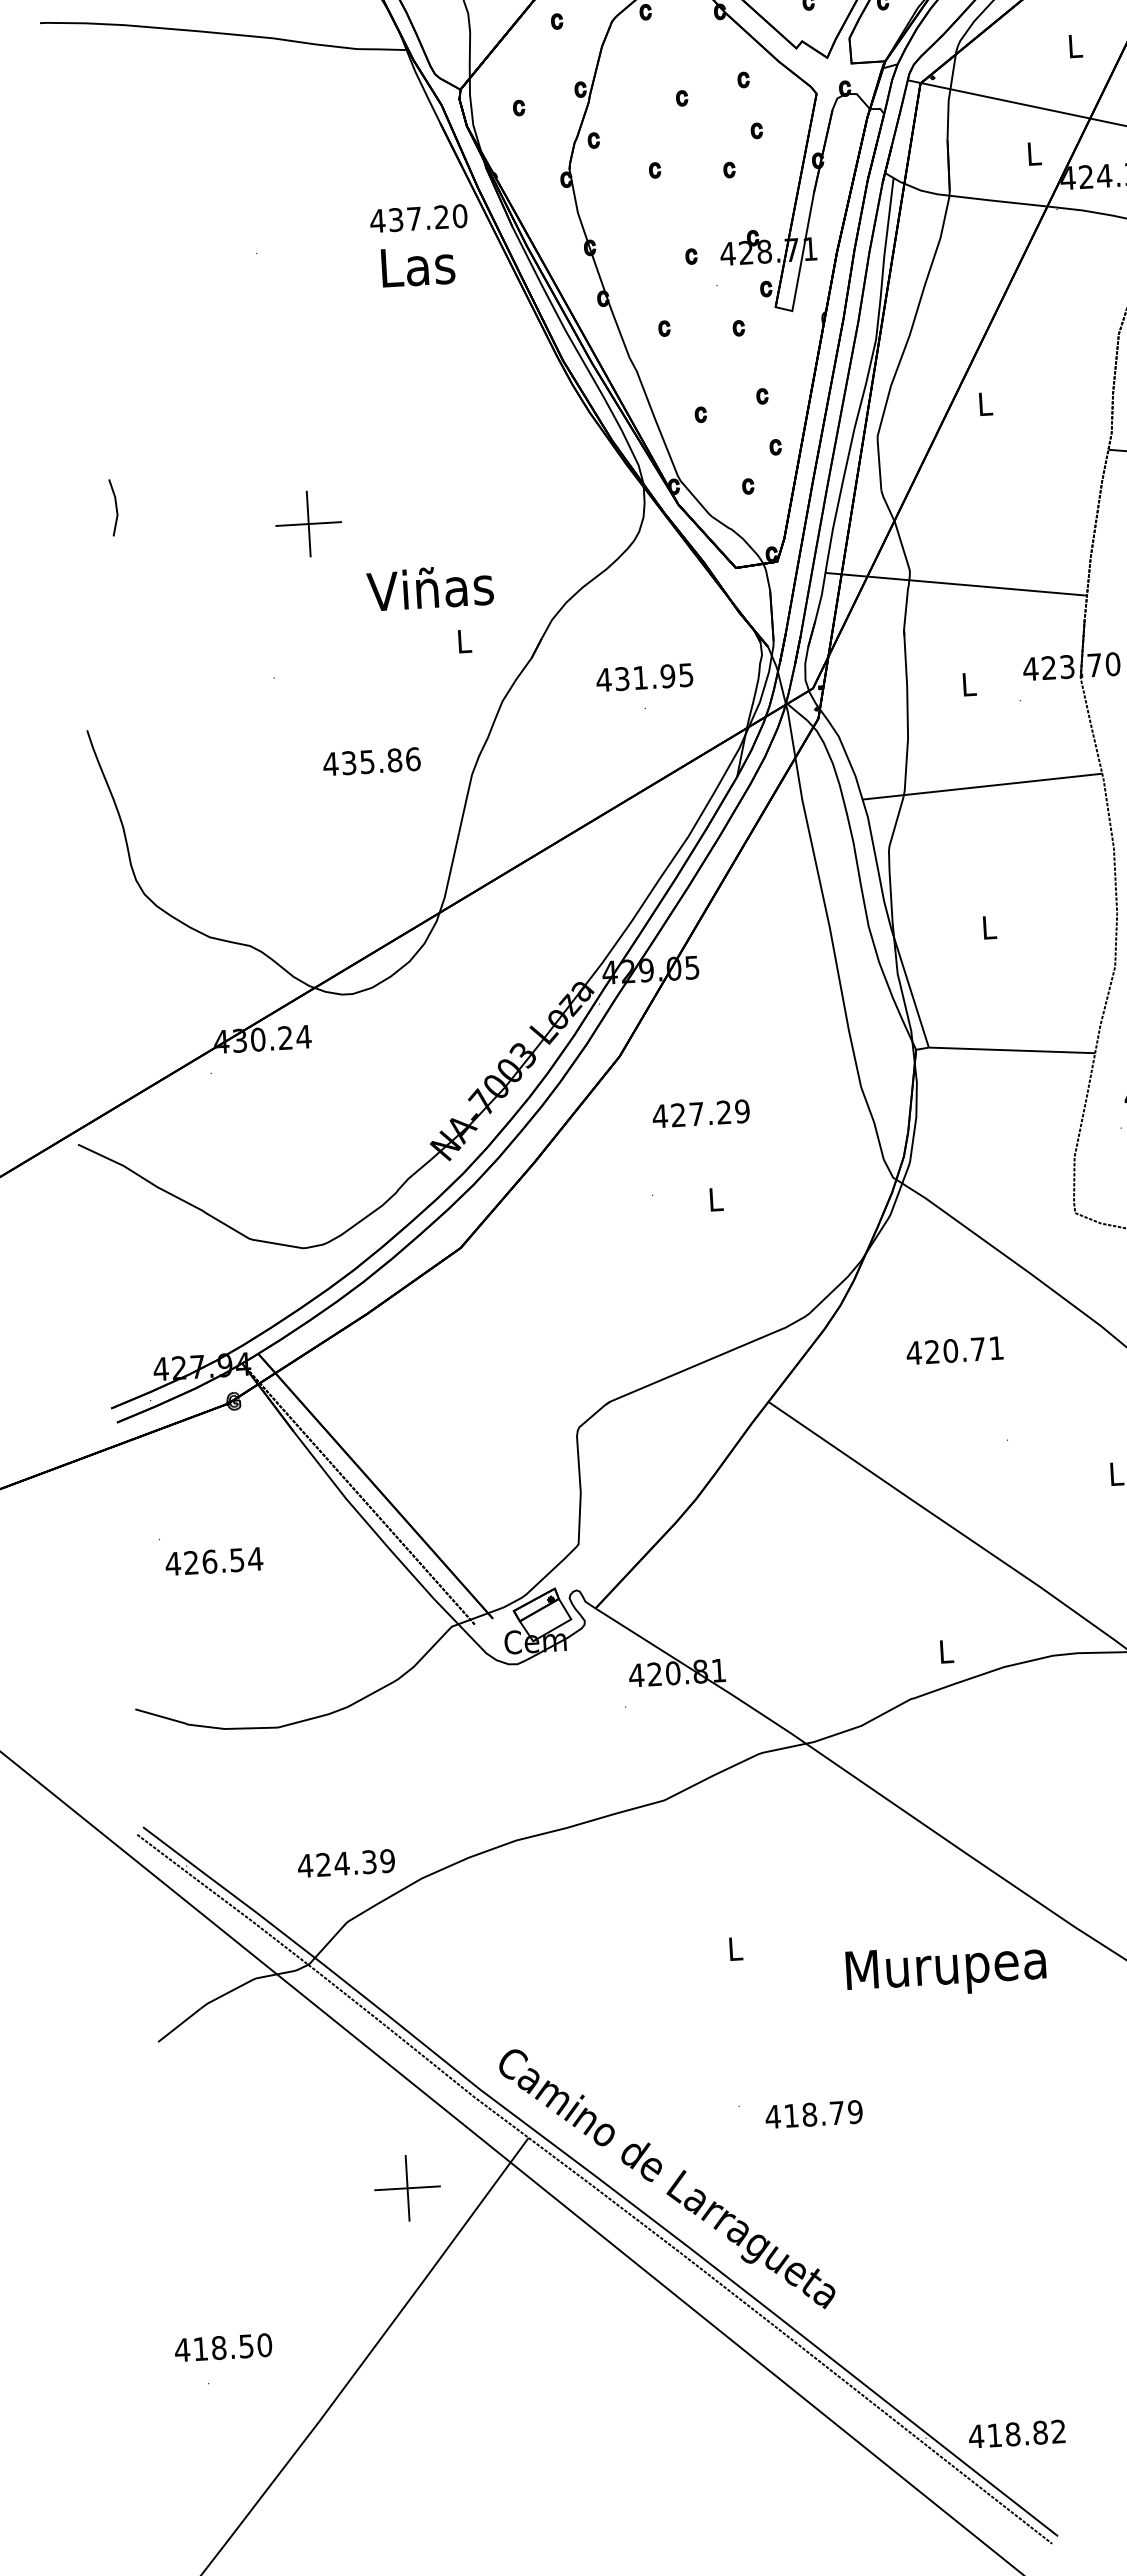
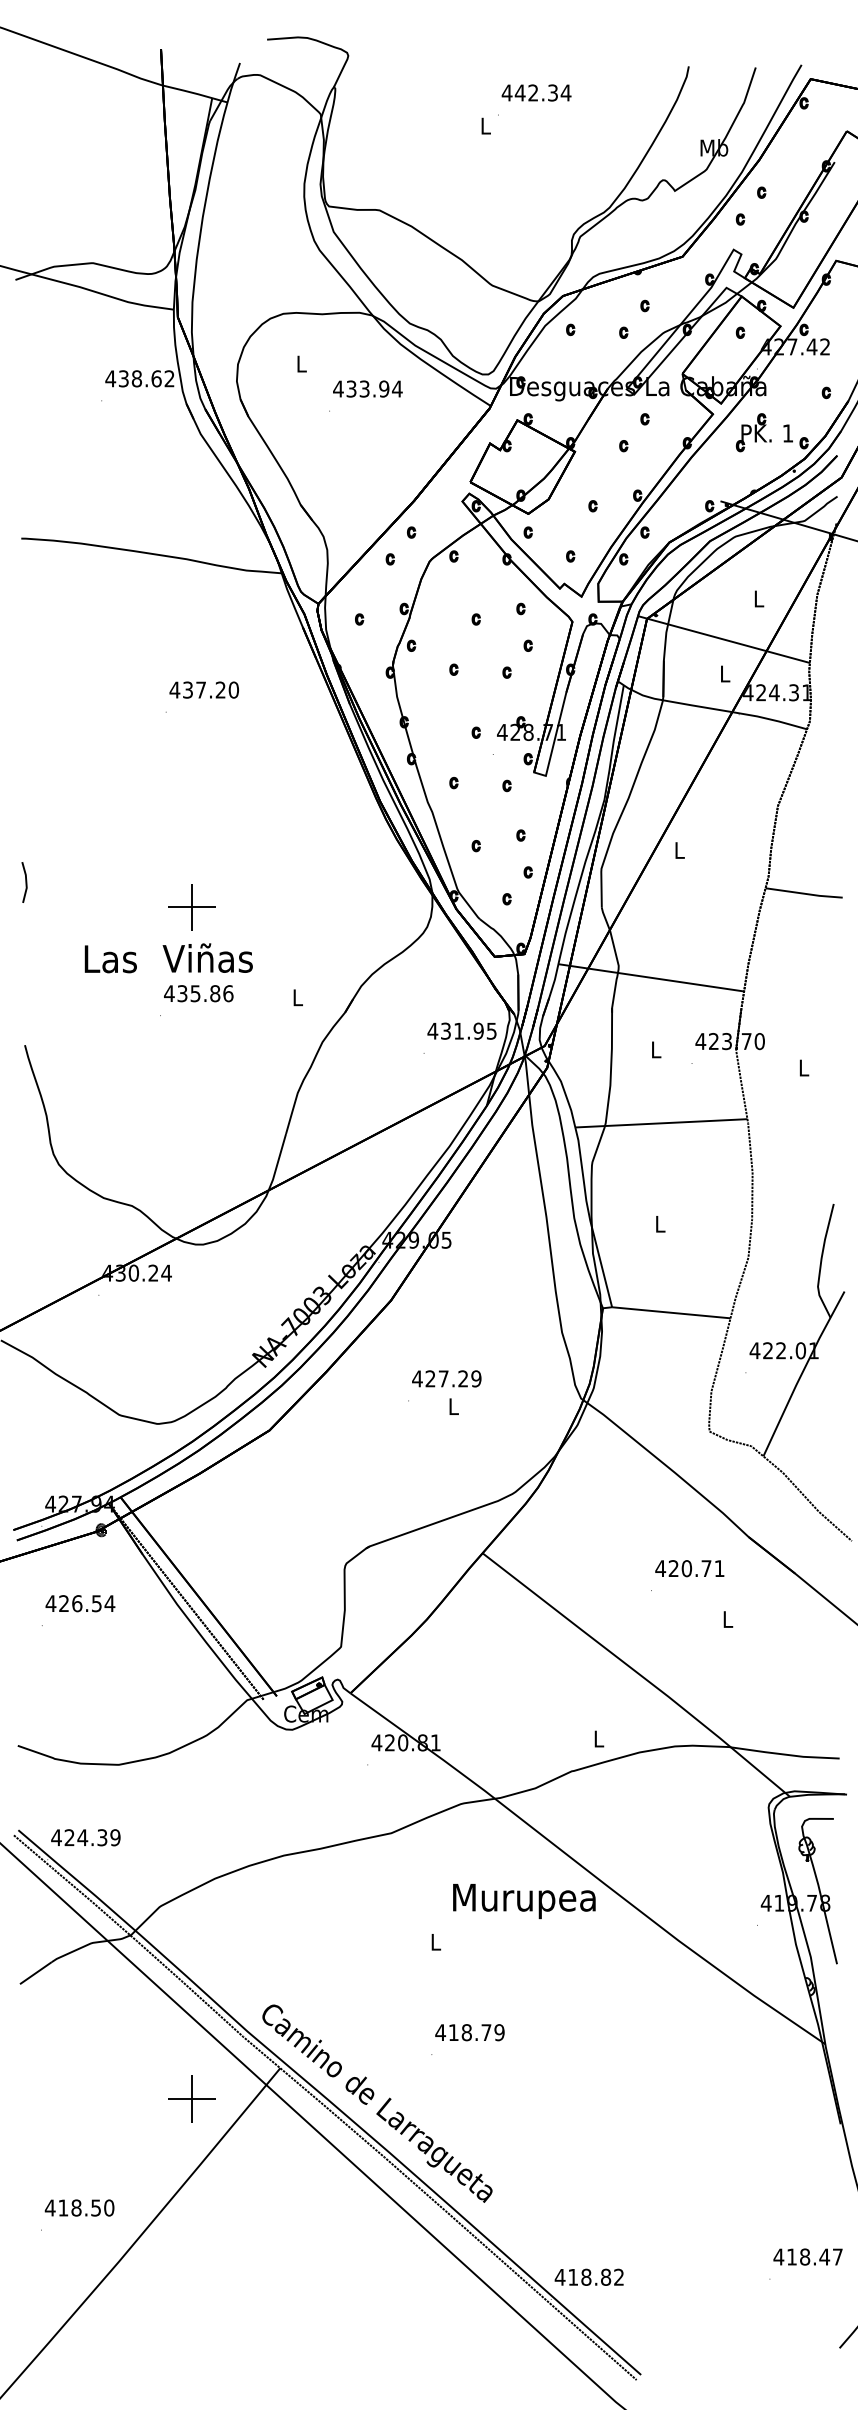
text: (417, 217) -> (203, 689), moved
text: (417, 266) -> (110, 959), moved
line: (115, 507) -> (25, 882), moved
text: (429, 587) -> (207, 957), moved
text: (643, 676) -> (461, 1030), moved
text: (371, 761) -> (198, 993), moved
text: (700, 1113) -> (446, 1378), moved
text: (954, 1350) -> (689, 1568), moved
text: (214, 1561) -> (80, 1603), moved
text: (345, 1863) -> (85, 1837), moved
text: (946, 1970) -> (524, 1901), moved
text: (813, 2114) -> (469, 2032), moved
text: (223, 2346) -> (79, 2207), moved
text: (1015, 2433) -> (588, 2276), moved

